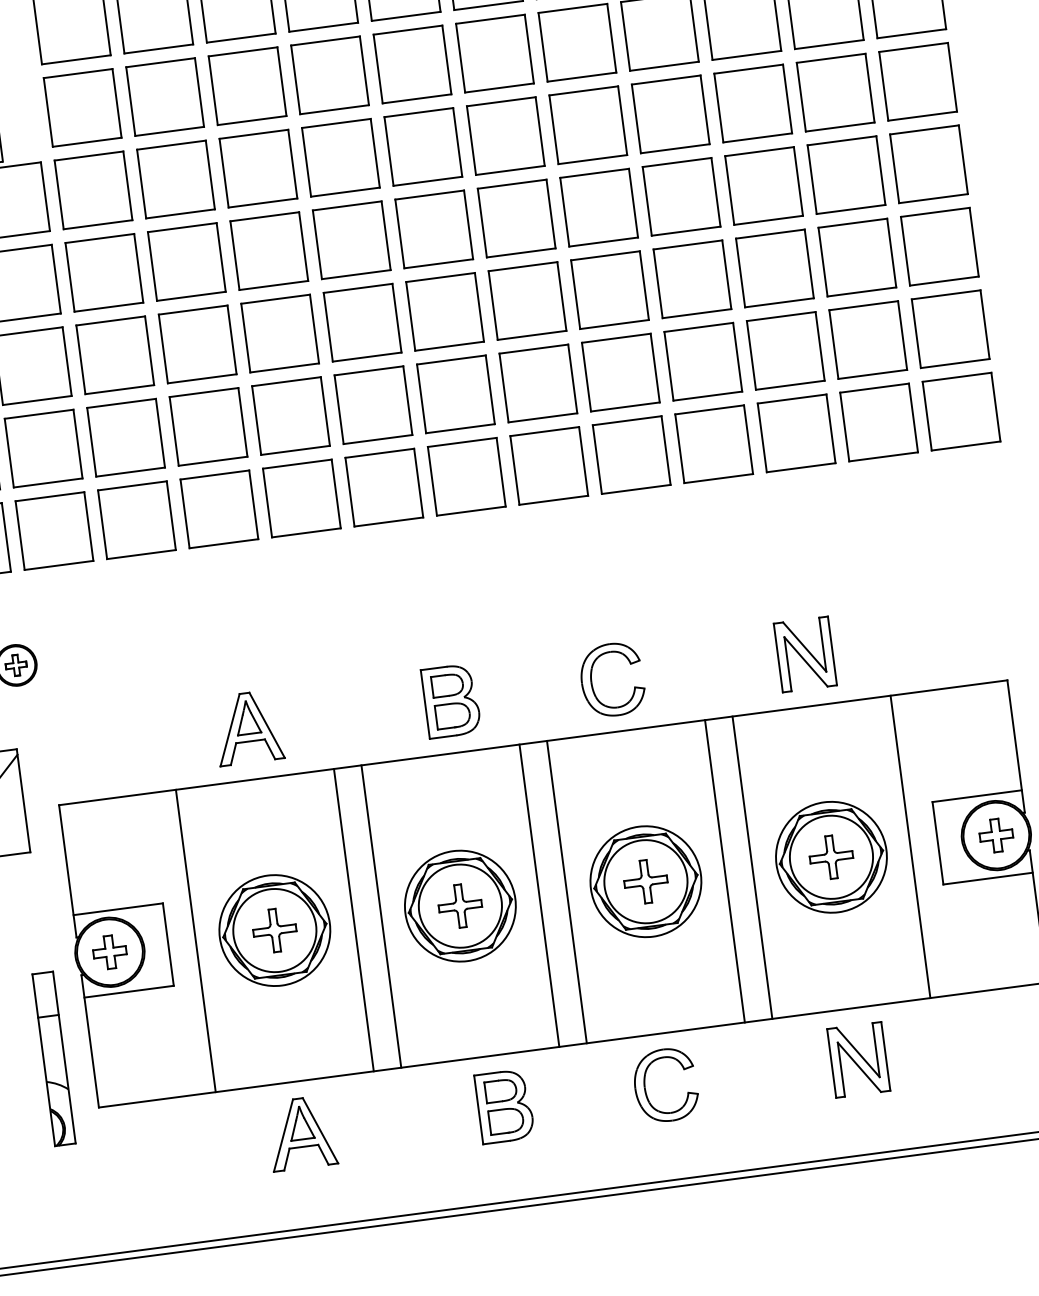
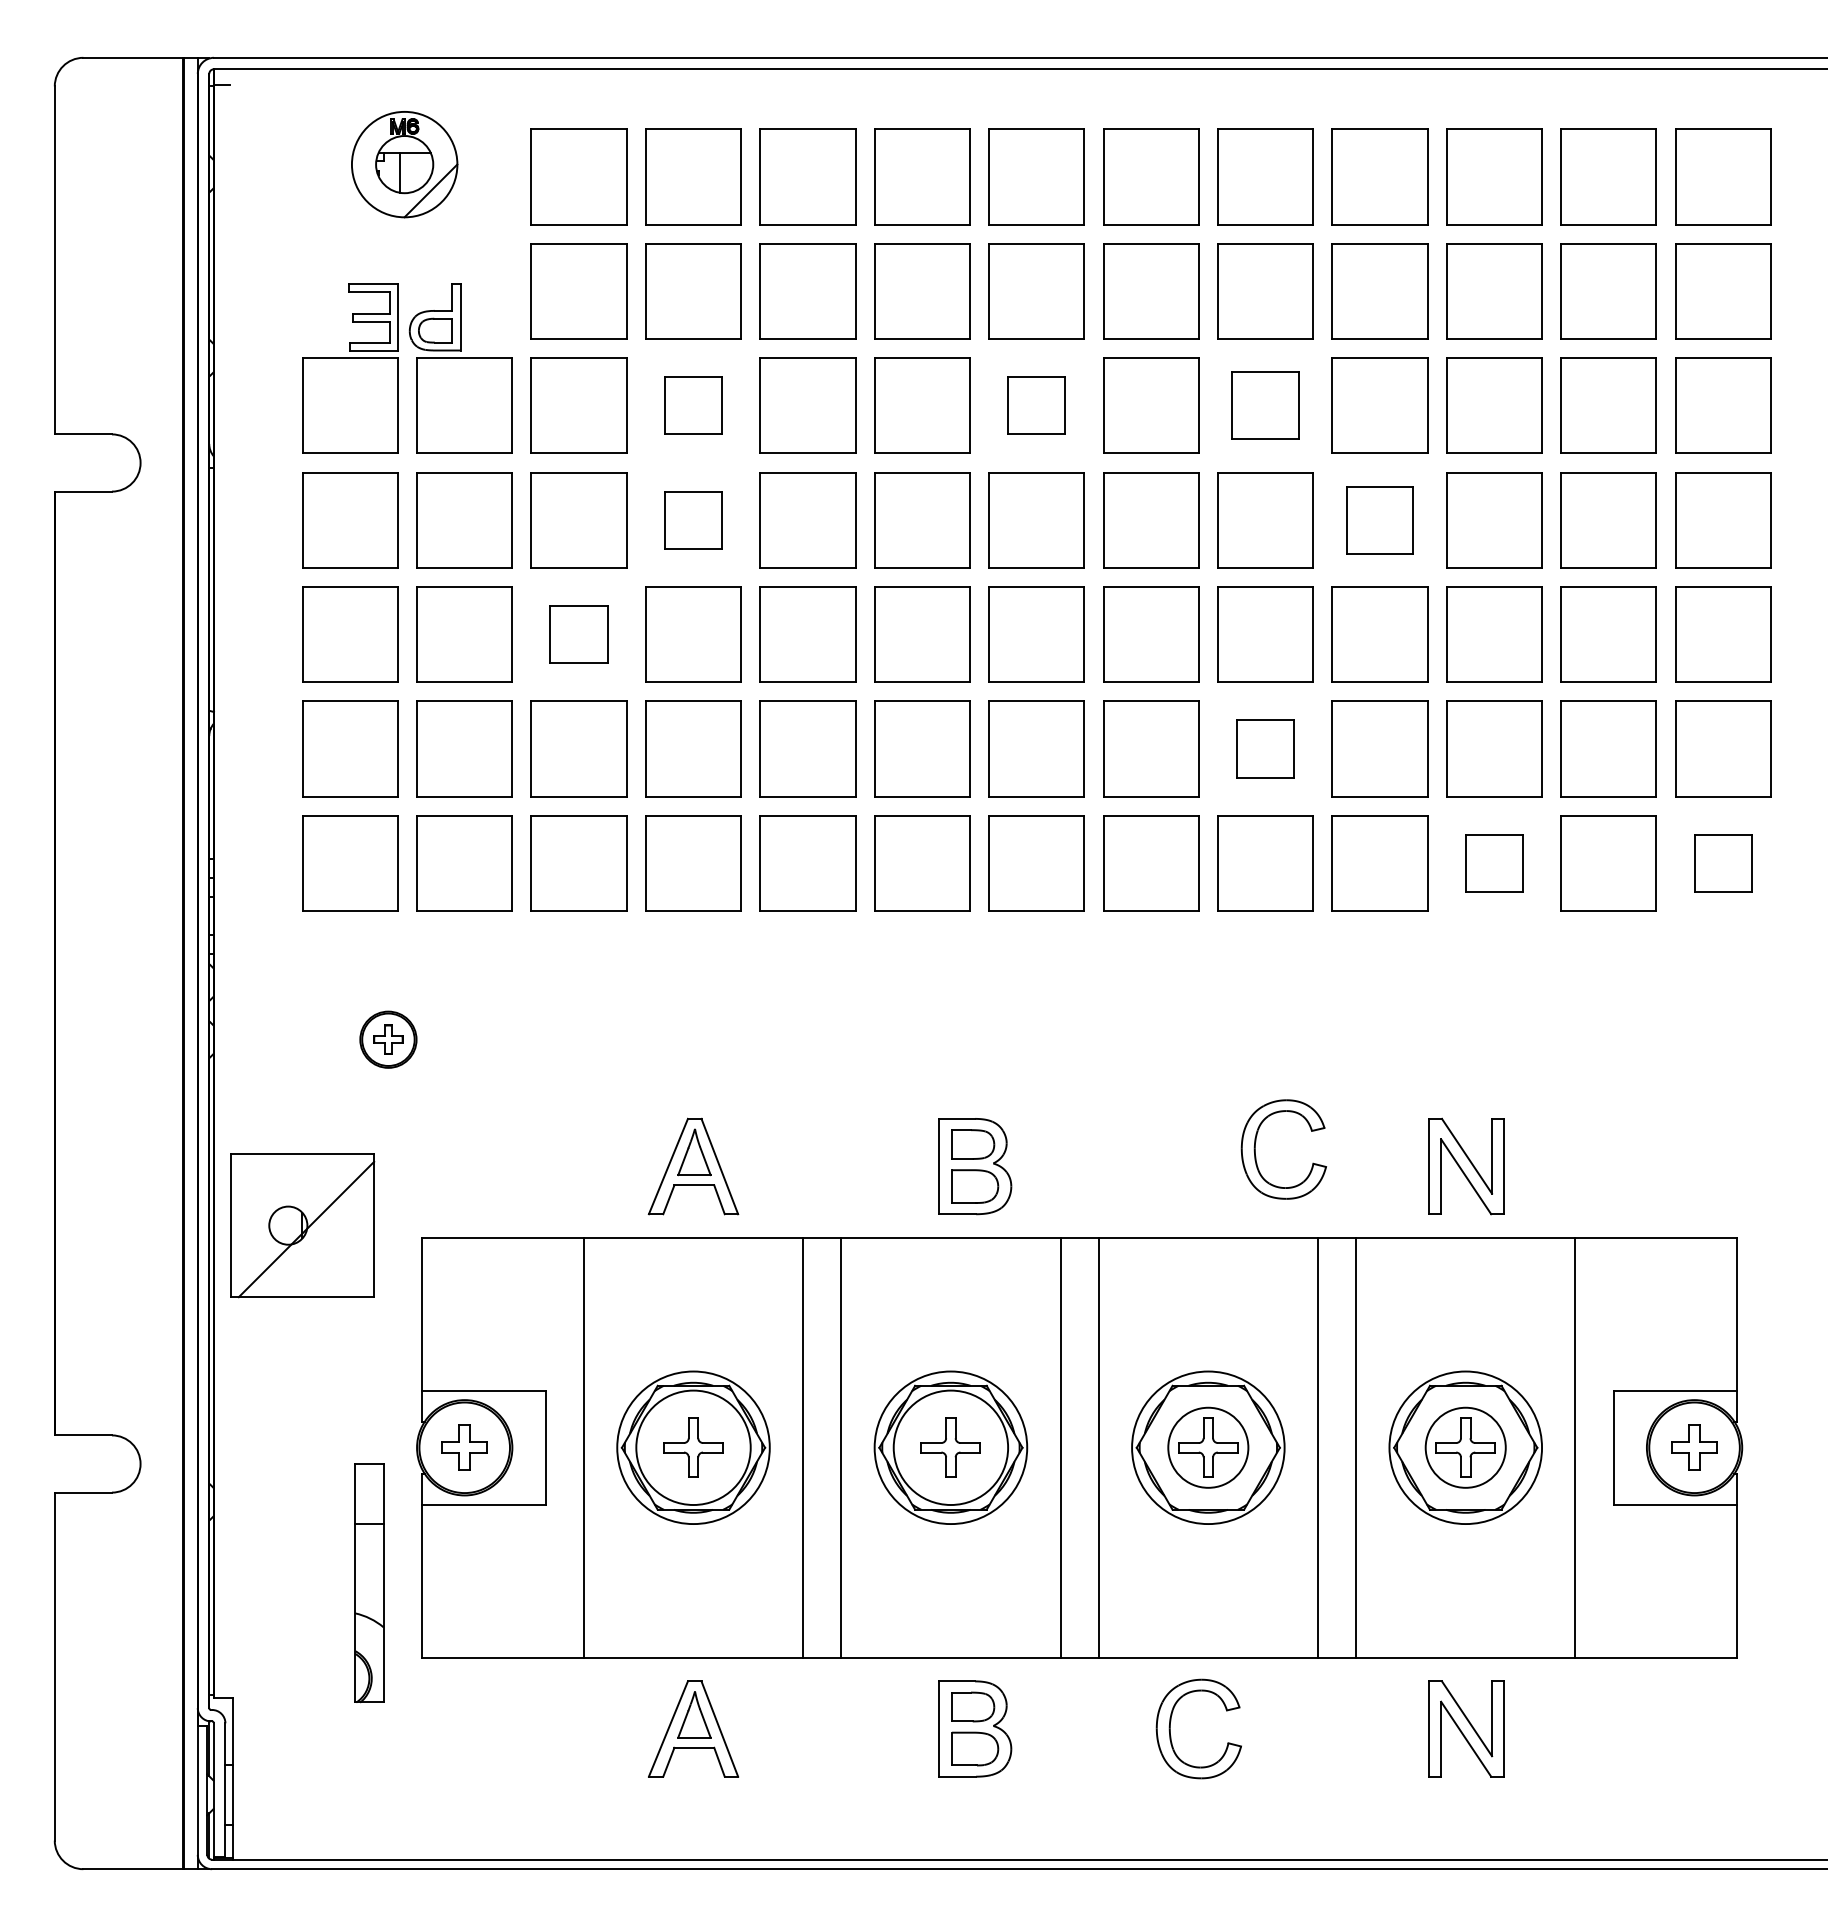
part: (588, 125) -> (1265, 405), size x0.7
part: (423, 146) -> (1036, 405), size x0.6
part: (175, 179) -> (693, 405), size x0.6
part: (681, 197) -> (1379, 520), size x0.7
part: (186, 262) -> (693, 520), size x0.6
part: (114, 355) -> (578, 634), size x0.6
part: (620, 372) -> (1265, 748), size x0.6
part: (961, 411) -> (1723, 863), size x0.6
part: (796, 433) -> (1494, 863), size x0.6
part: (593, 687) -> (1256, 1156), moved
circle: (831, 857) -> (1465, 1447), size x0.7
circle: (646, 881) -> (1208, 1447), size x0.7

